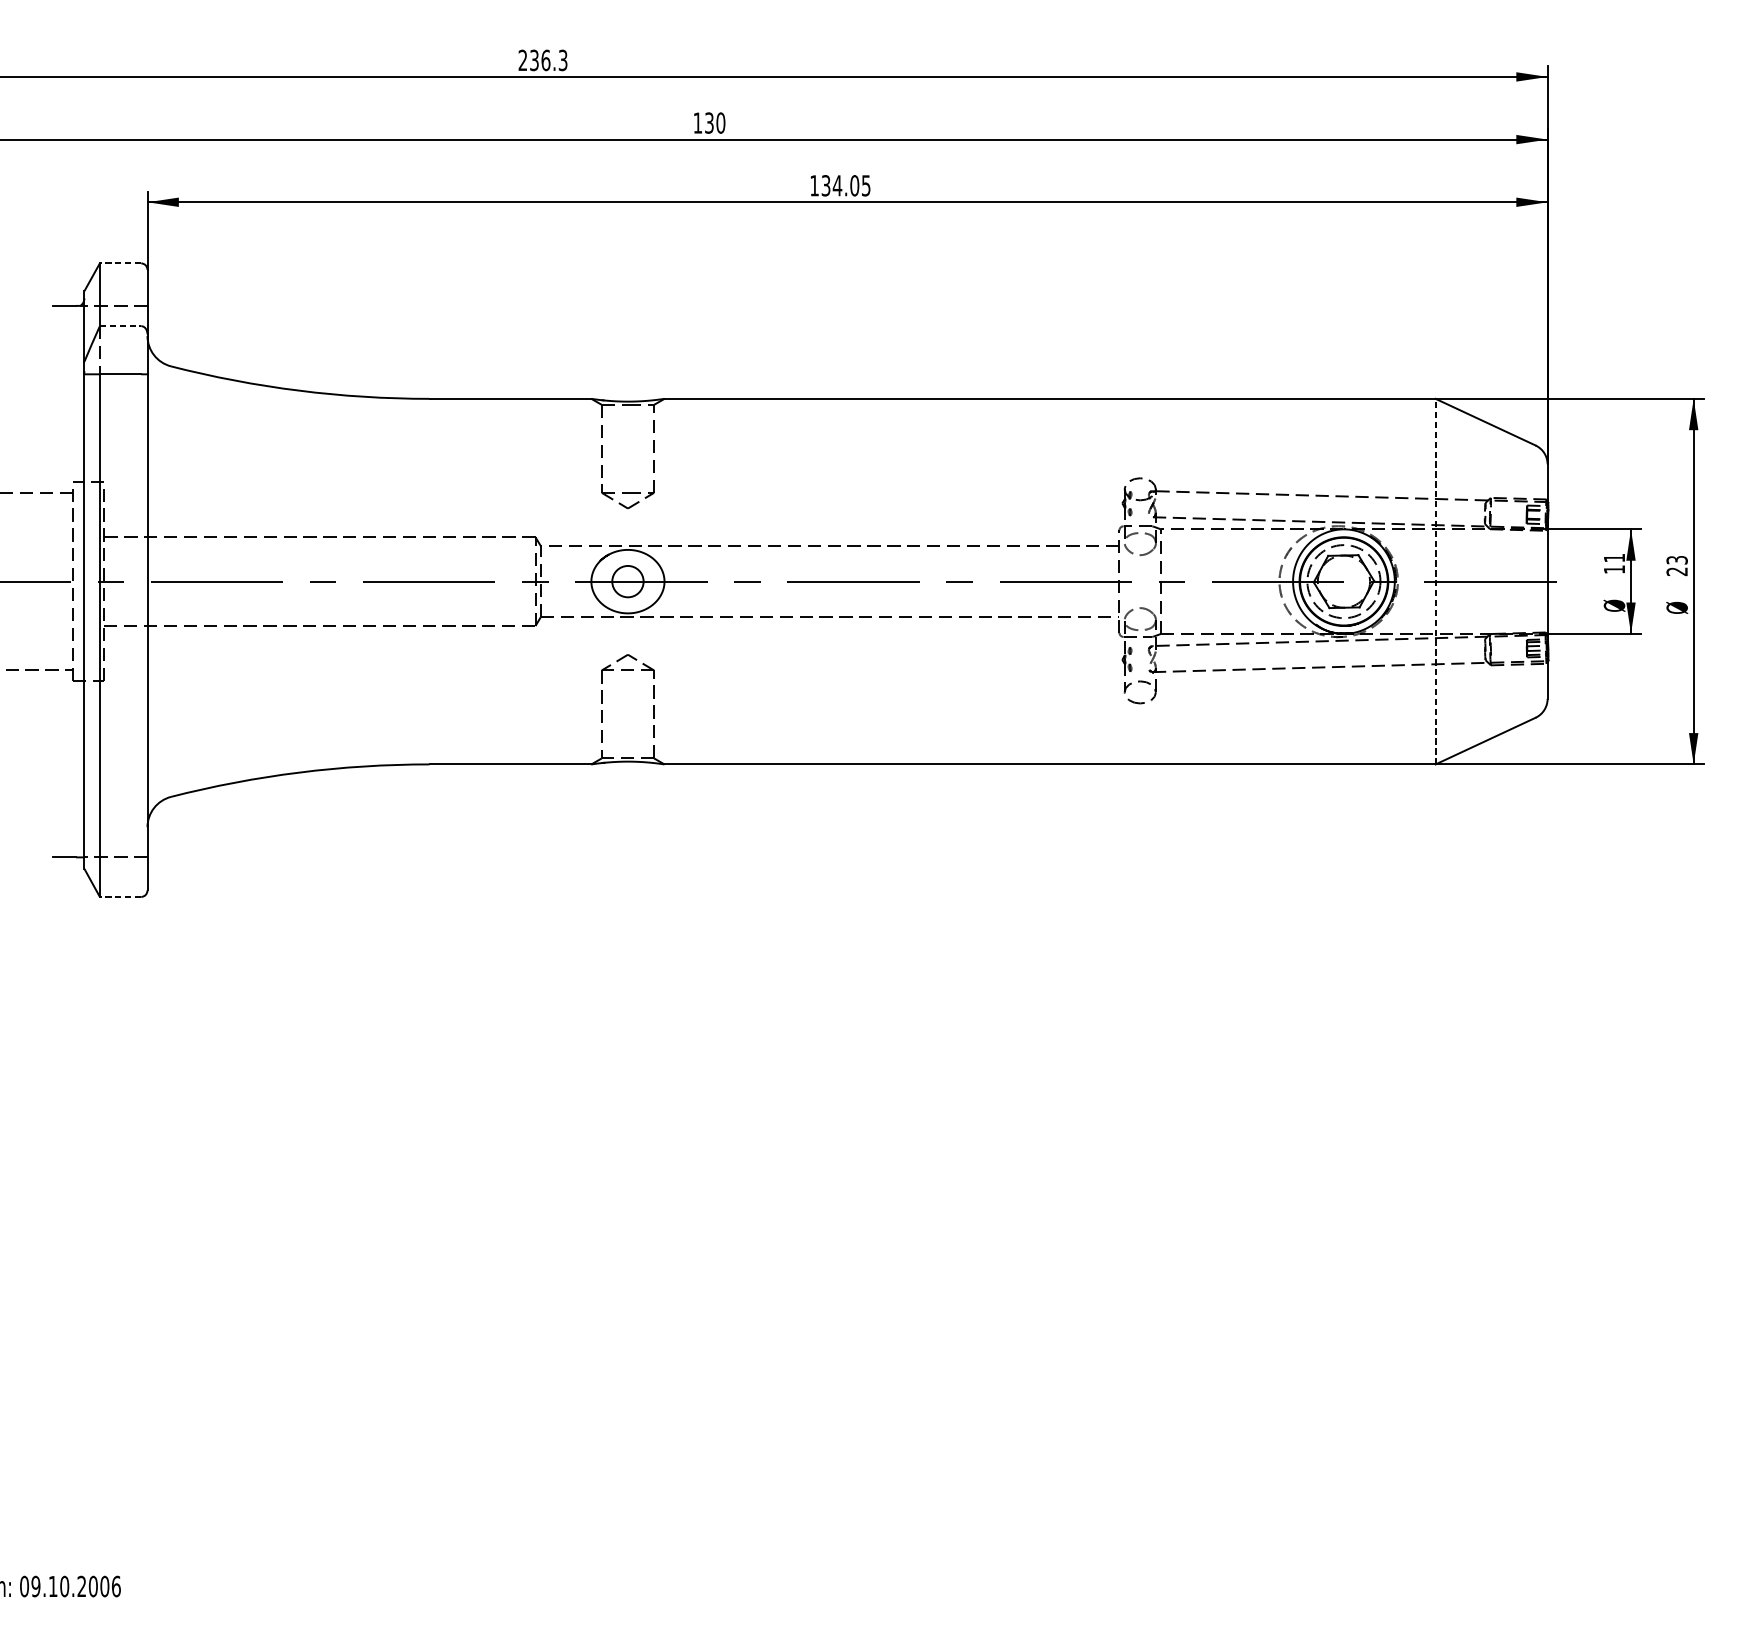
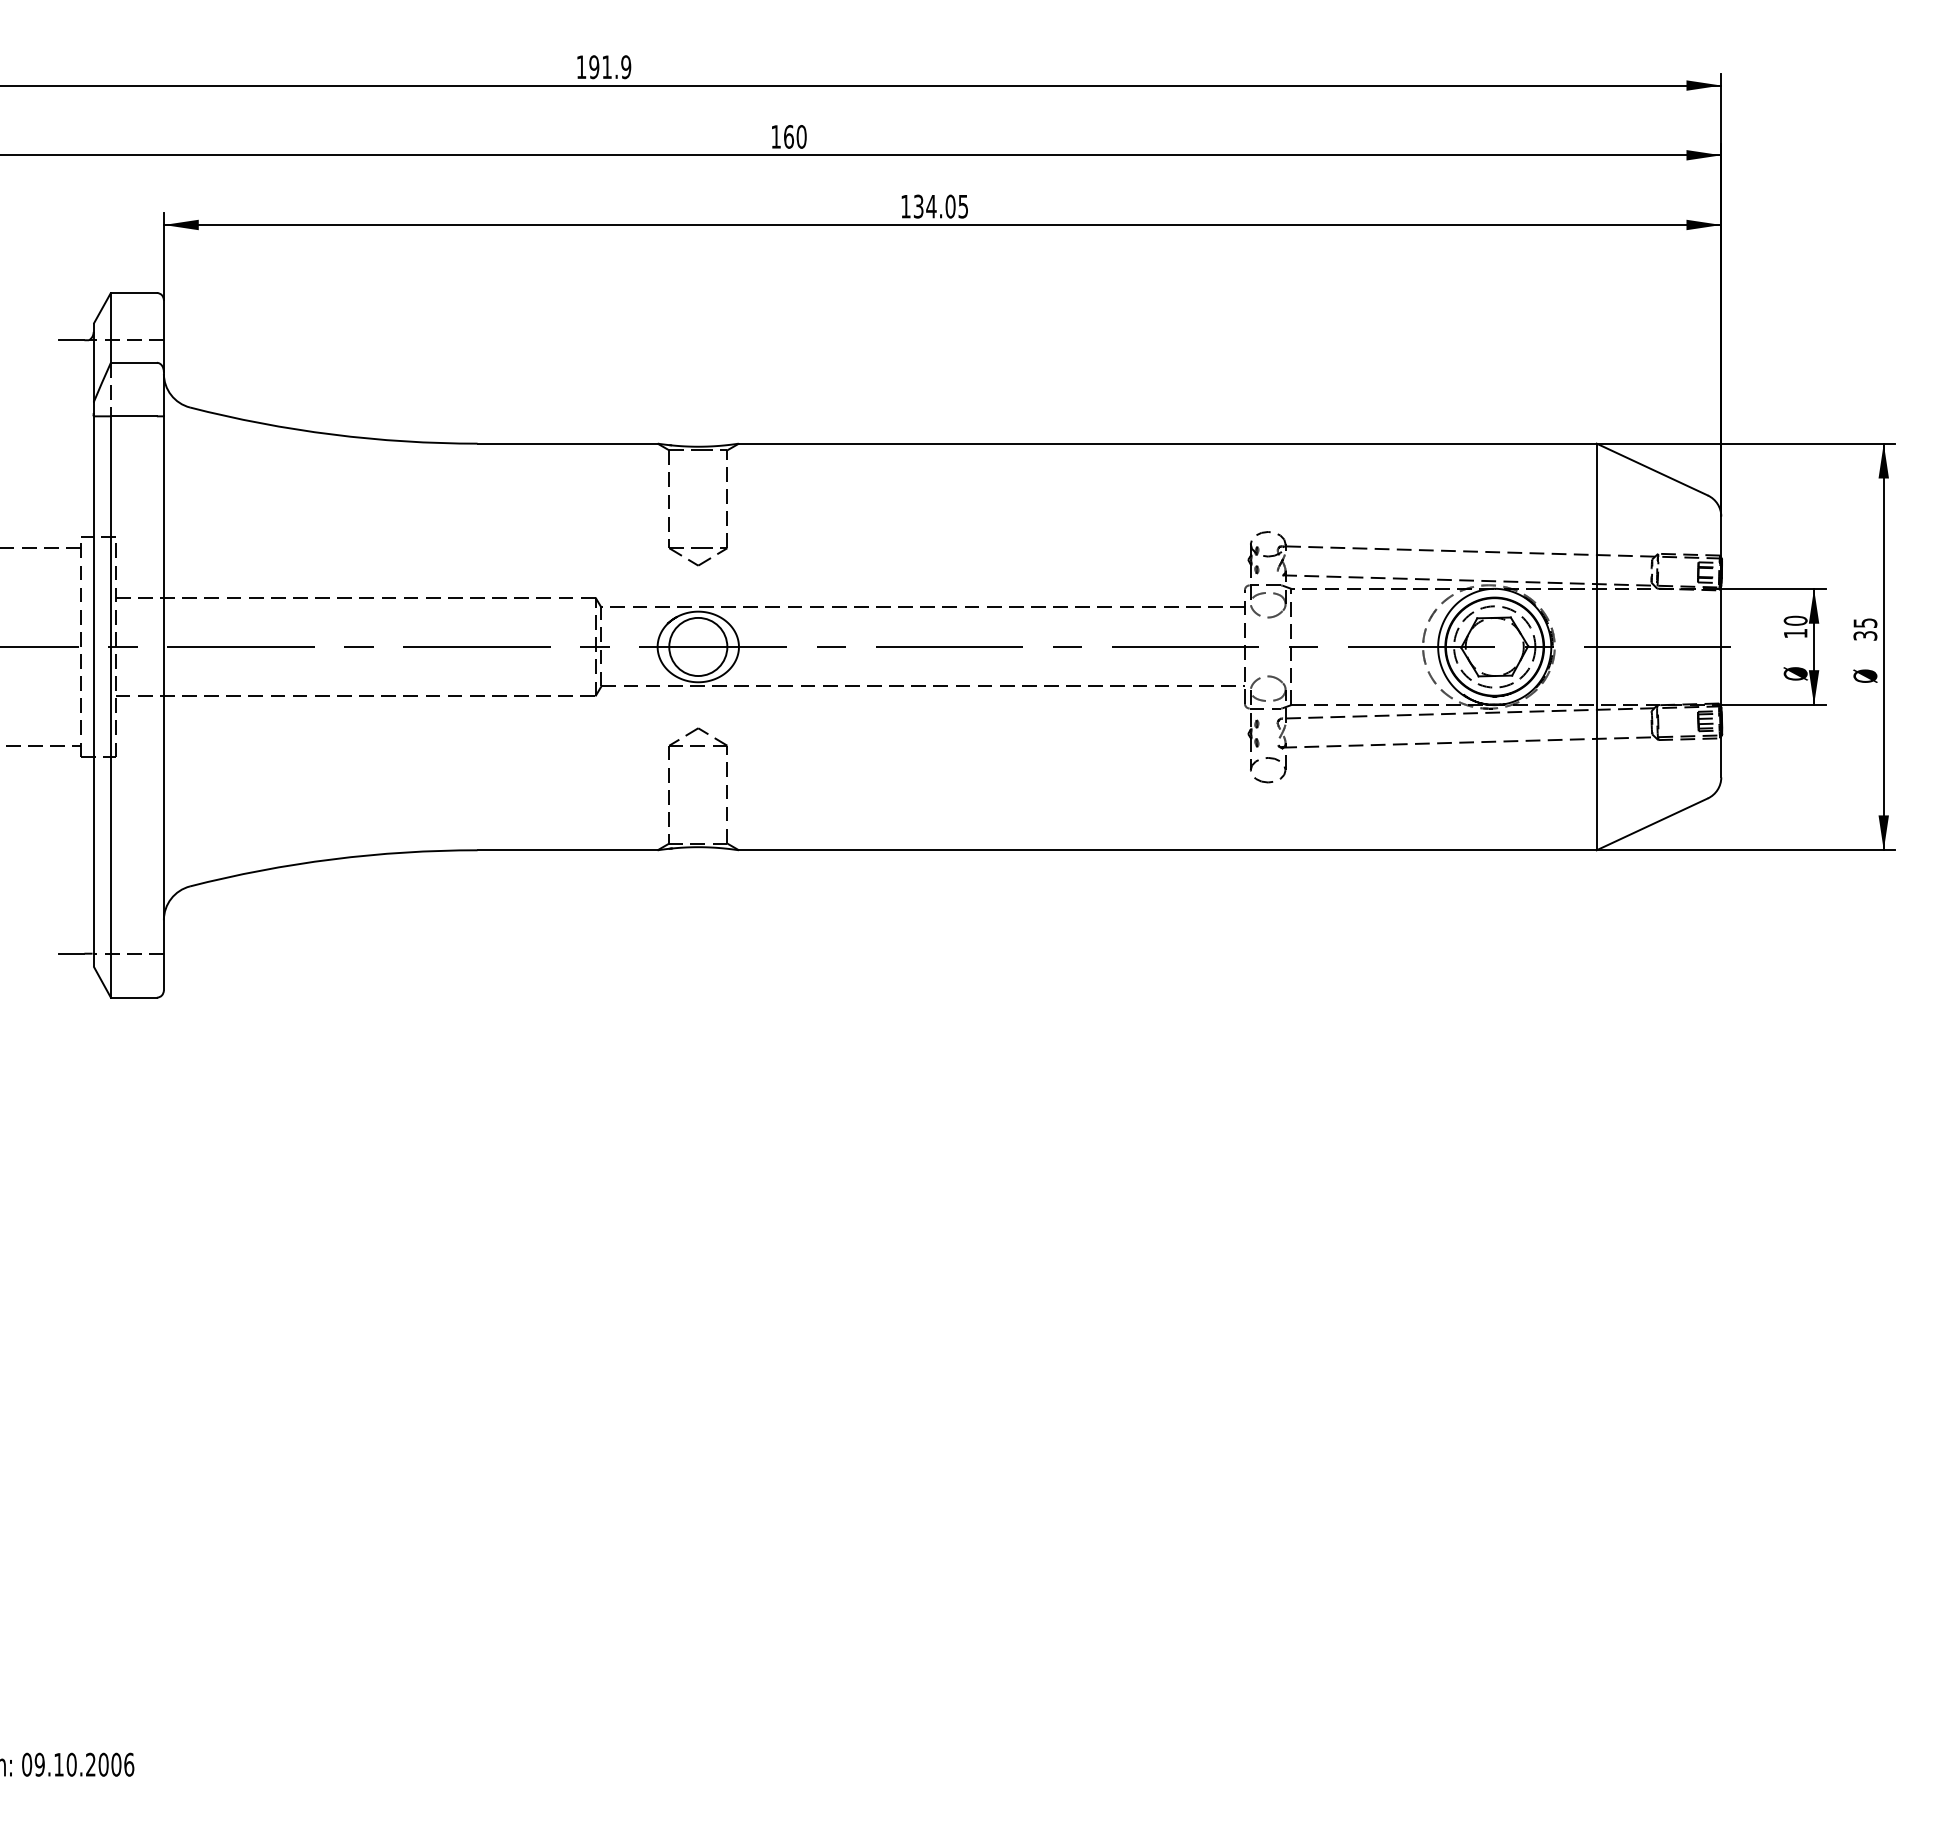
text: (542, 60) -> (603, 67), 236.3 -> 191.9
text: (709, 122) -> (788, 136), 130 -> 160
line: (120, 262) -> (133, 292), dashed -> solid
line: (120, 325) -> (133, 362), dashed -> solid
text: (1614, 557) -> (1795, 620), 11 -> 10
text: (1677, 565) -> (1865, 629), 23 -> 35
circle: (628, 581) -> (698, 646), size x1.67
line: (1435, 581) -> (1596, 646), dashed -> solid
line: (120, 896) -> (133, 997), dashed -> solid

